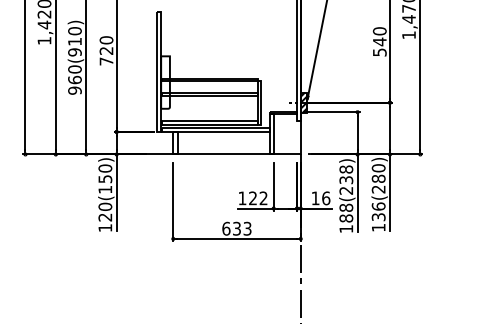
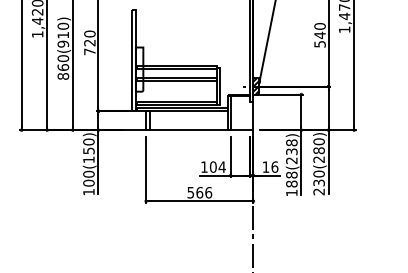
text: (74, 90) -> (62, 76), 960(910) -> 860(910)
text: (258, 198) -> (217, 167), 122 -> 104
text: (378, 216) -> (318, 182), 136(280) -> 230(280)
text: (105, 217) -> (89, 183), 120(150) -> 100(150)
text: (236, 228) -> (199, 192), 633 -> 566

